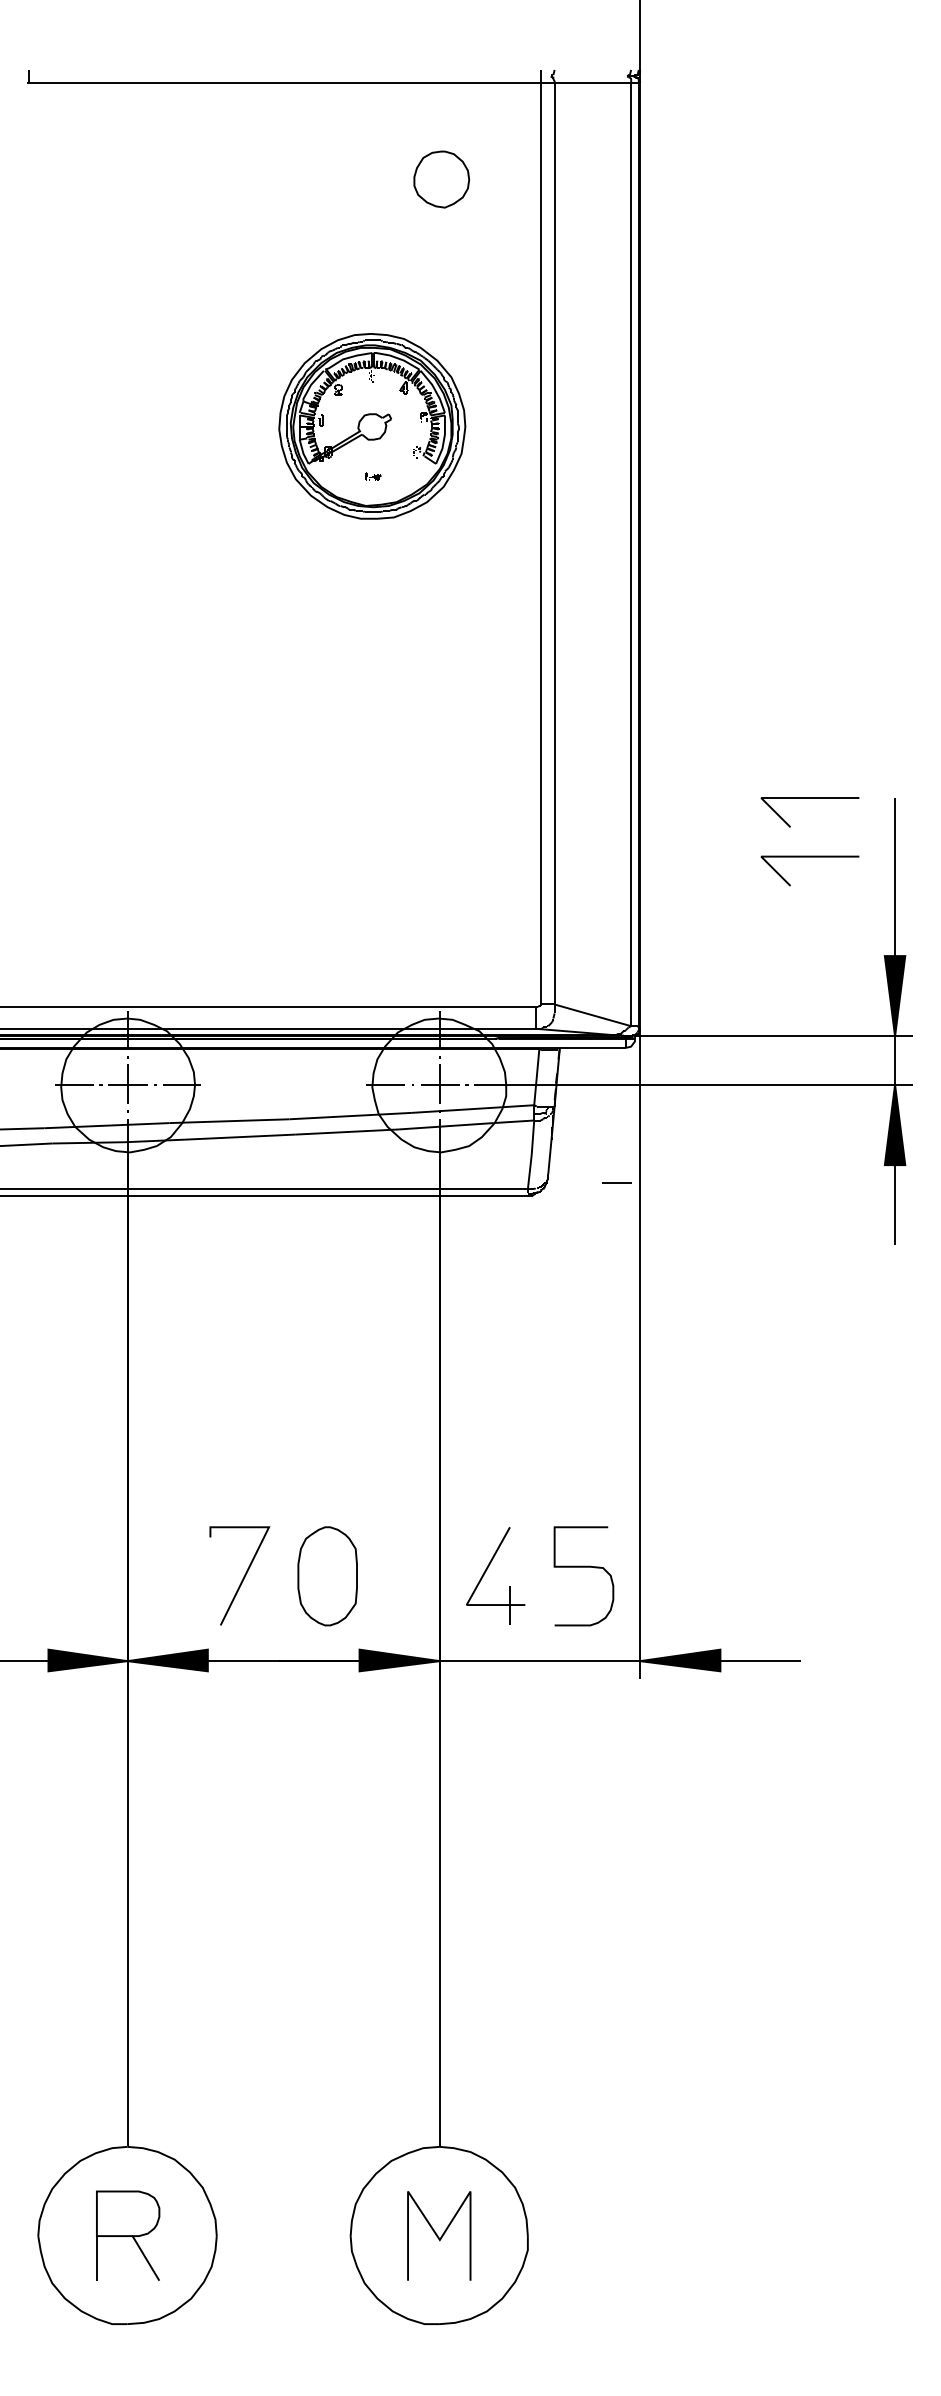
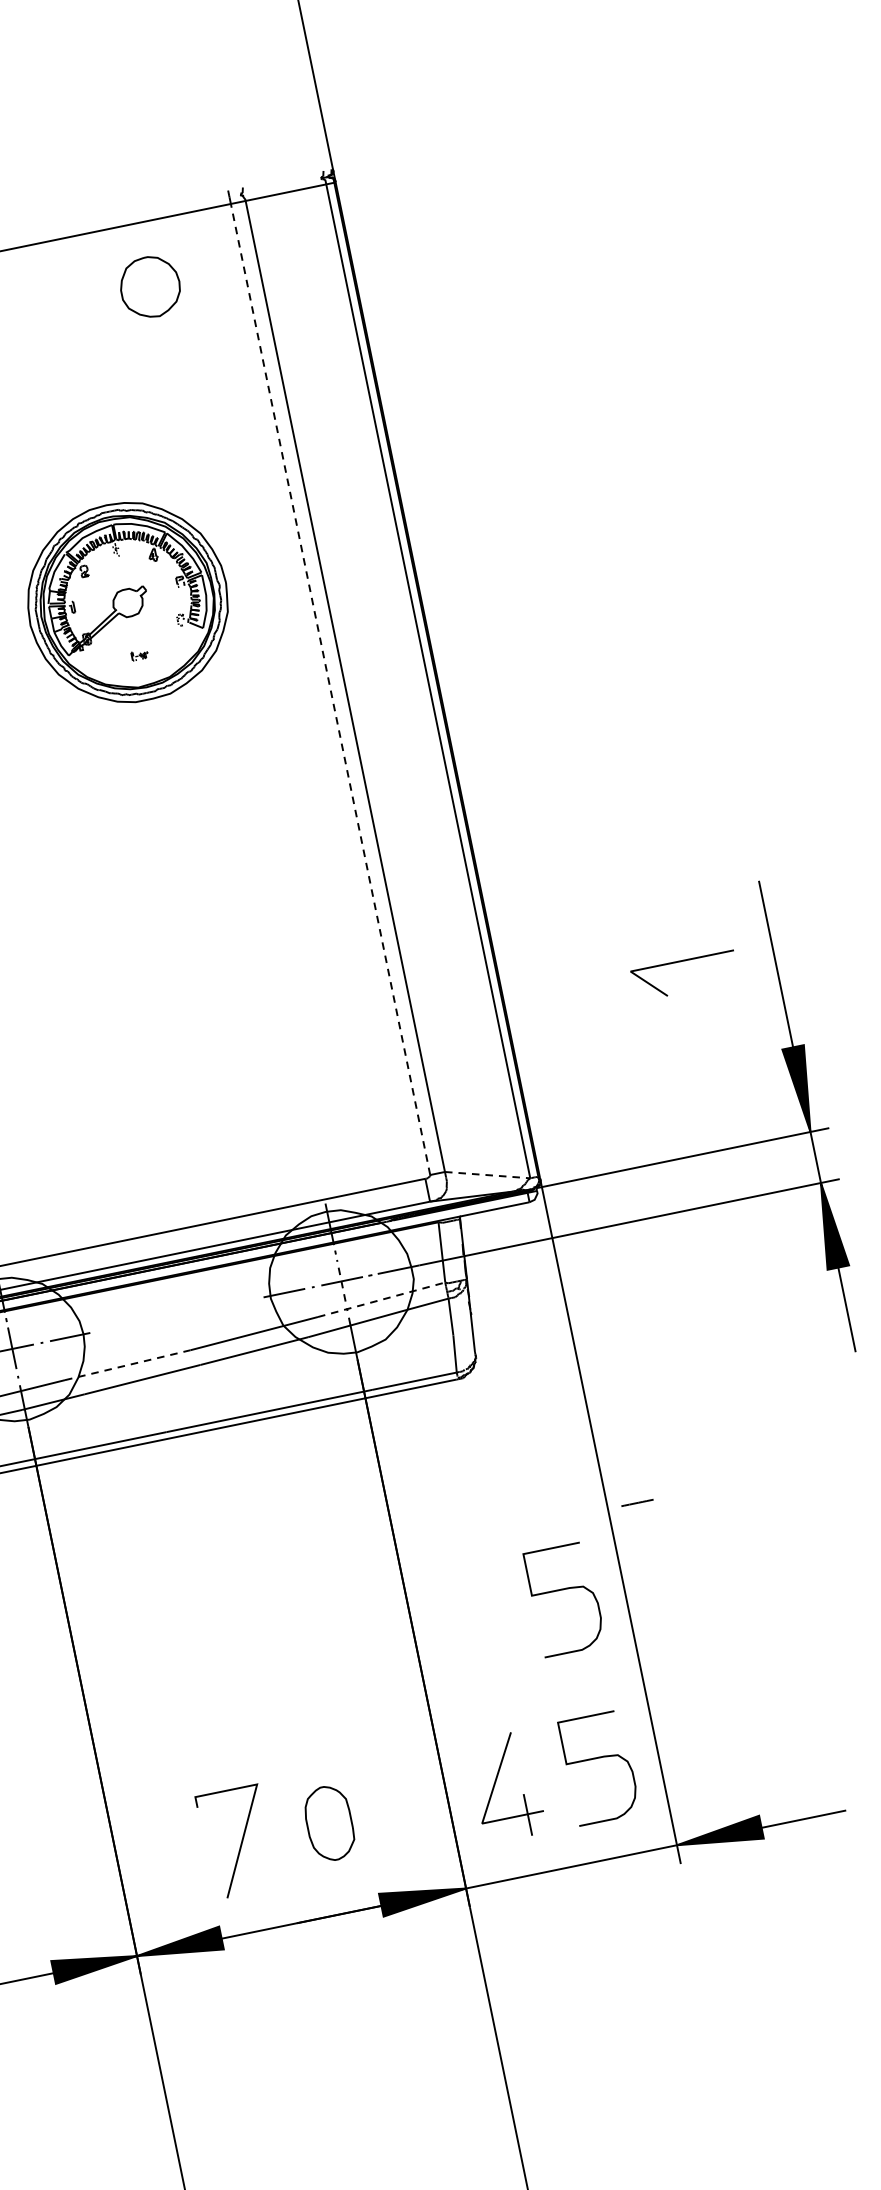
part: (441, 179) -> (150, 287), moved
line: (540, 543) -> (330, 689), solid -> dashed
line: (809, 798) -> (668, 899), removed
line: (592, 1015) -> (487, 1175), solid -> dashed
line: (439, 1084) -> (340, 1281), solid -> dashed
line: (473, 1109) -> (382, 1300), solid -> dashed
line: (229, 1121) -> (127, 1365), solid -> dashed
line: (616, 1182) -> (636, 1502), moved
curve: (583, 1407) -> (562, 1590), added
part: (327, 1576) -> (329, 1823), size x0.7

